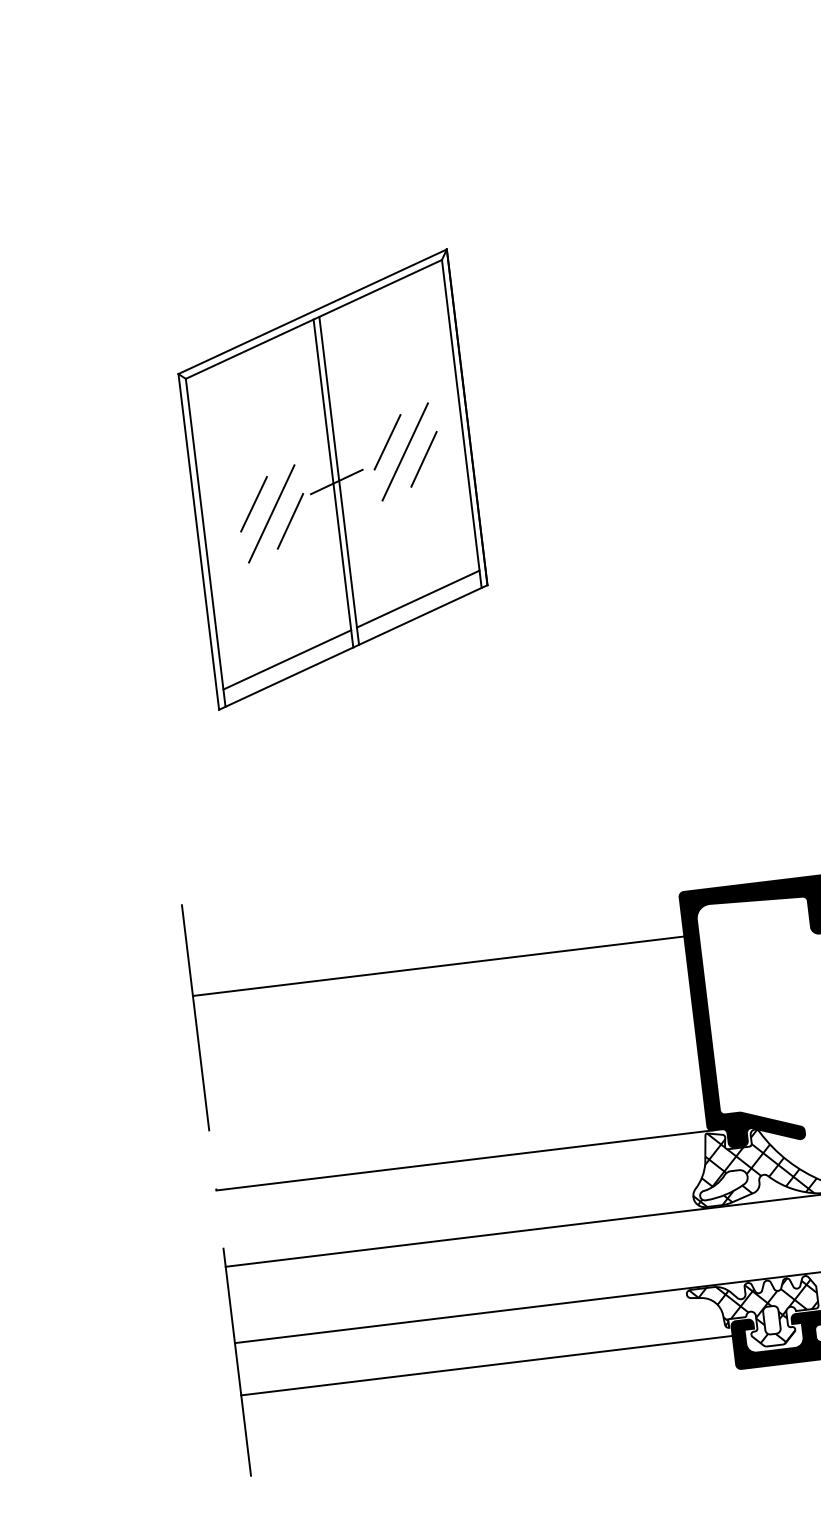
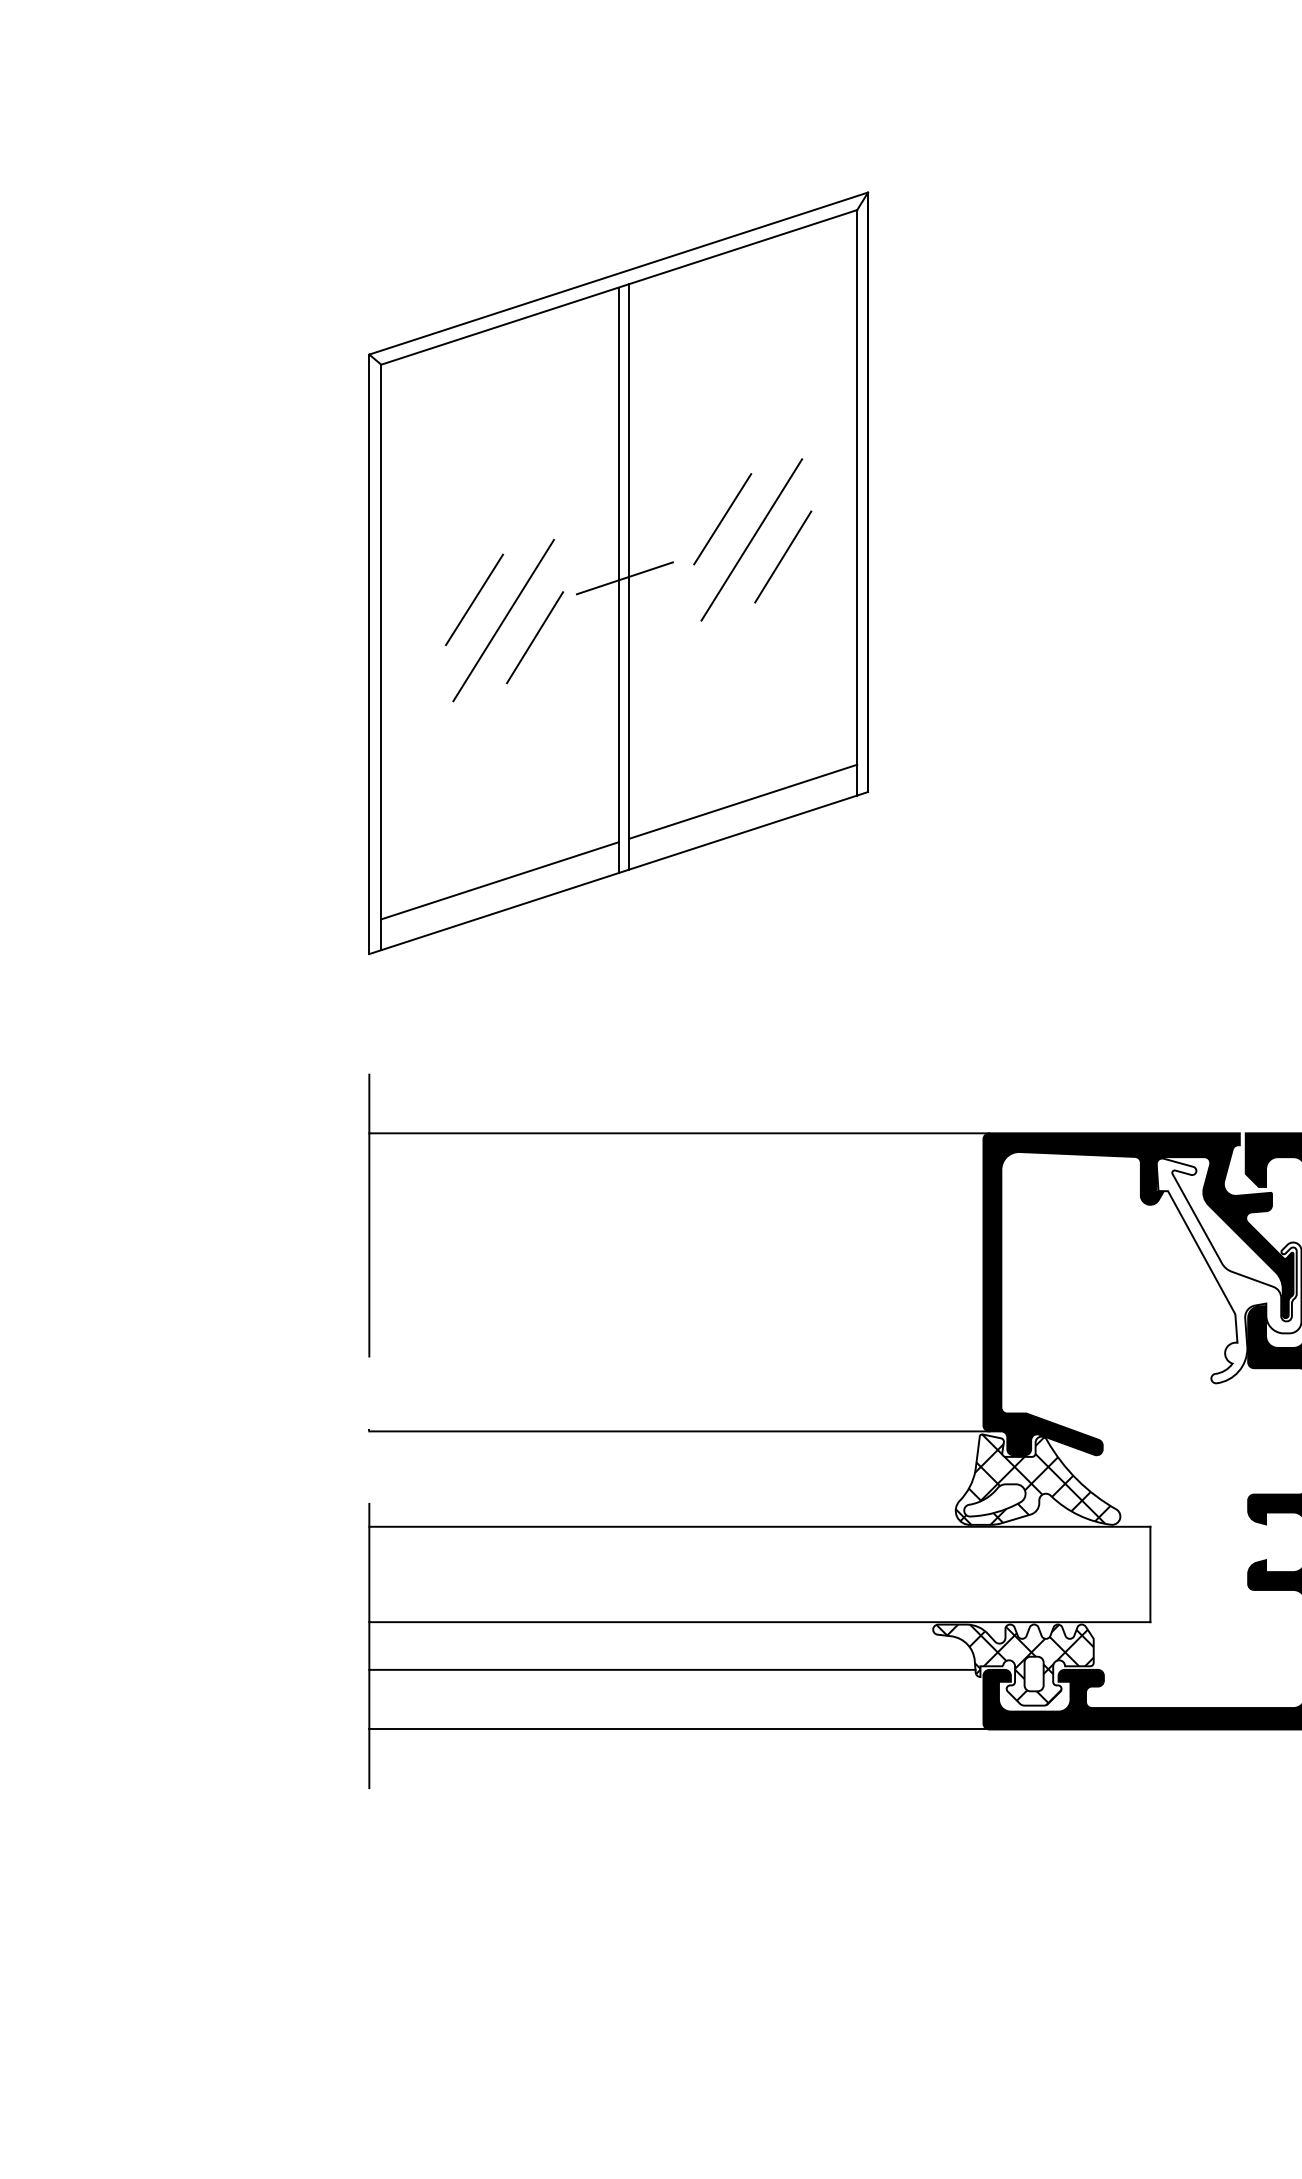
part: (332, 479) -> (618, 572), size x1.43
line: (441, 966) -> (679, 1133), moved
line: (482, 1351) -> (672, 1669), added
line: (489, 1365) -> (679, 1729), moved

